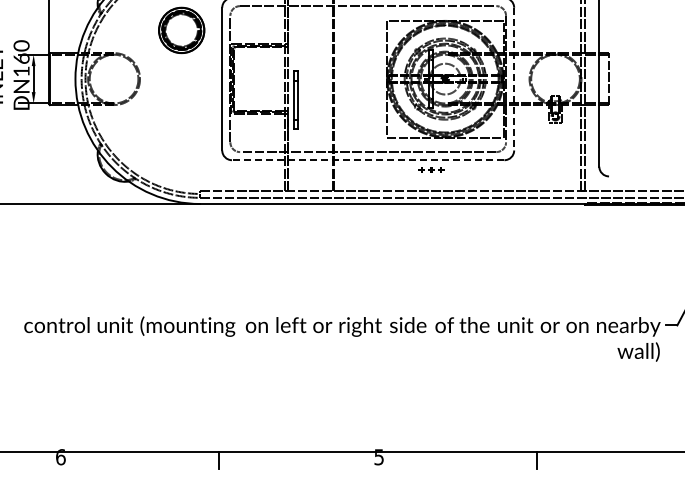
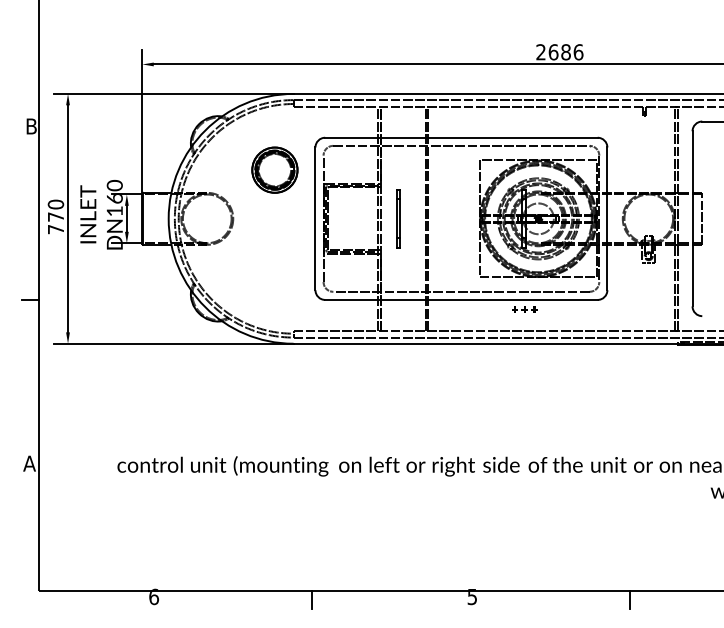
line: (514, 79) -> (607, 219), dashed -> solid
line: (295, 99) -> (397, 218), moved
line: (367, 159) -> (460, 299), dashed -> solid

